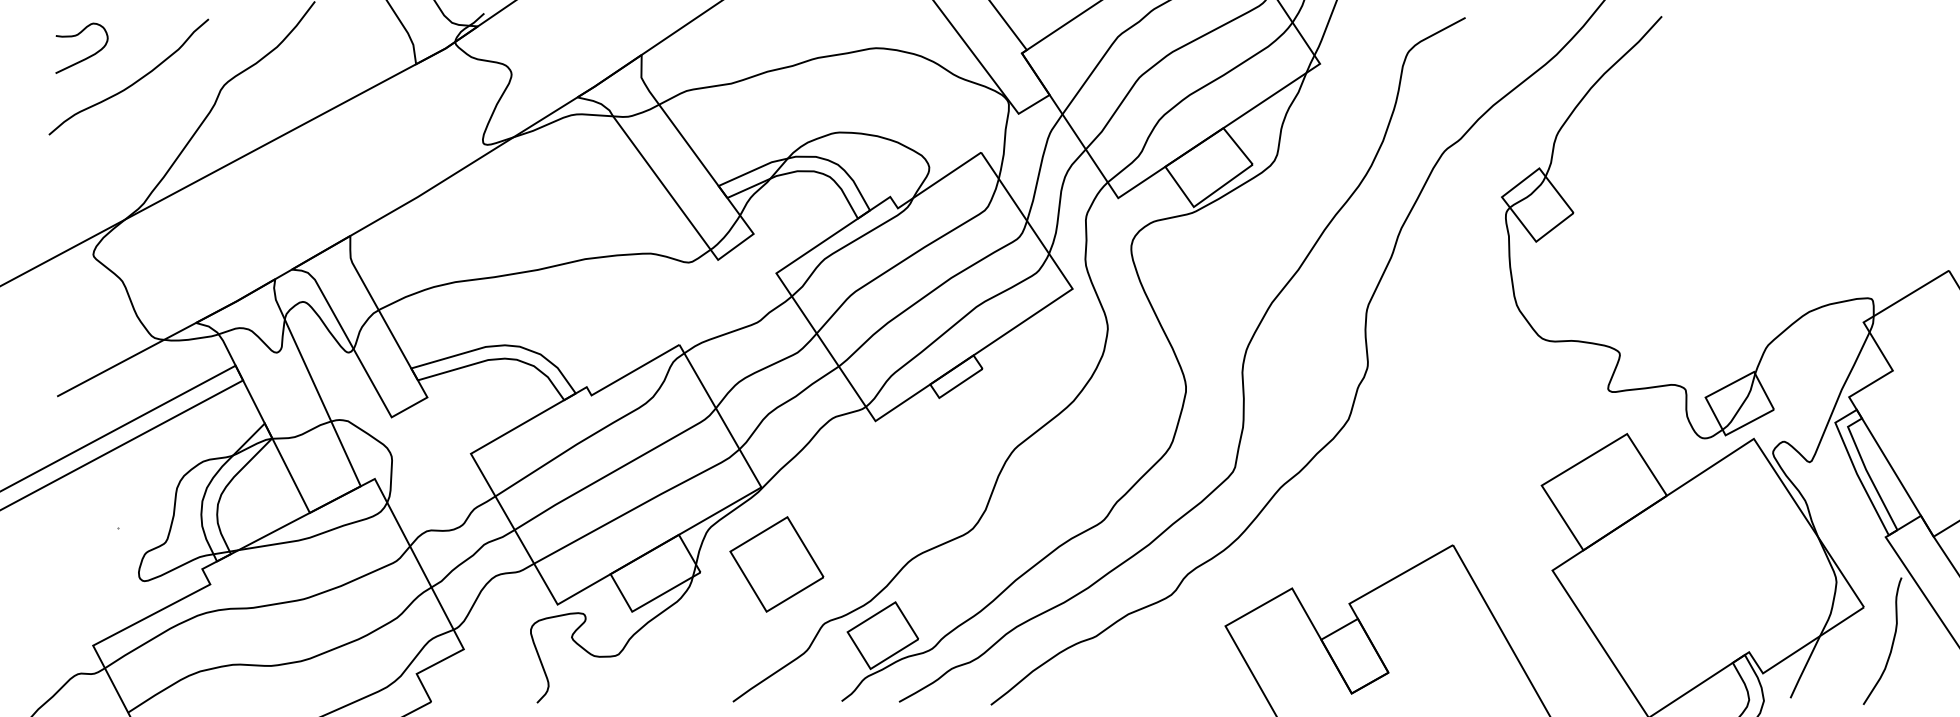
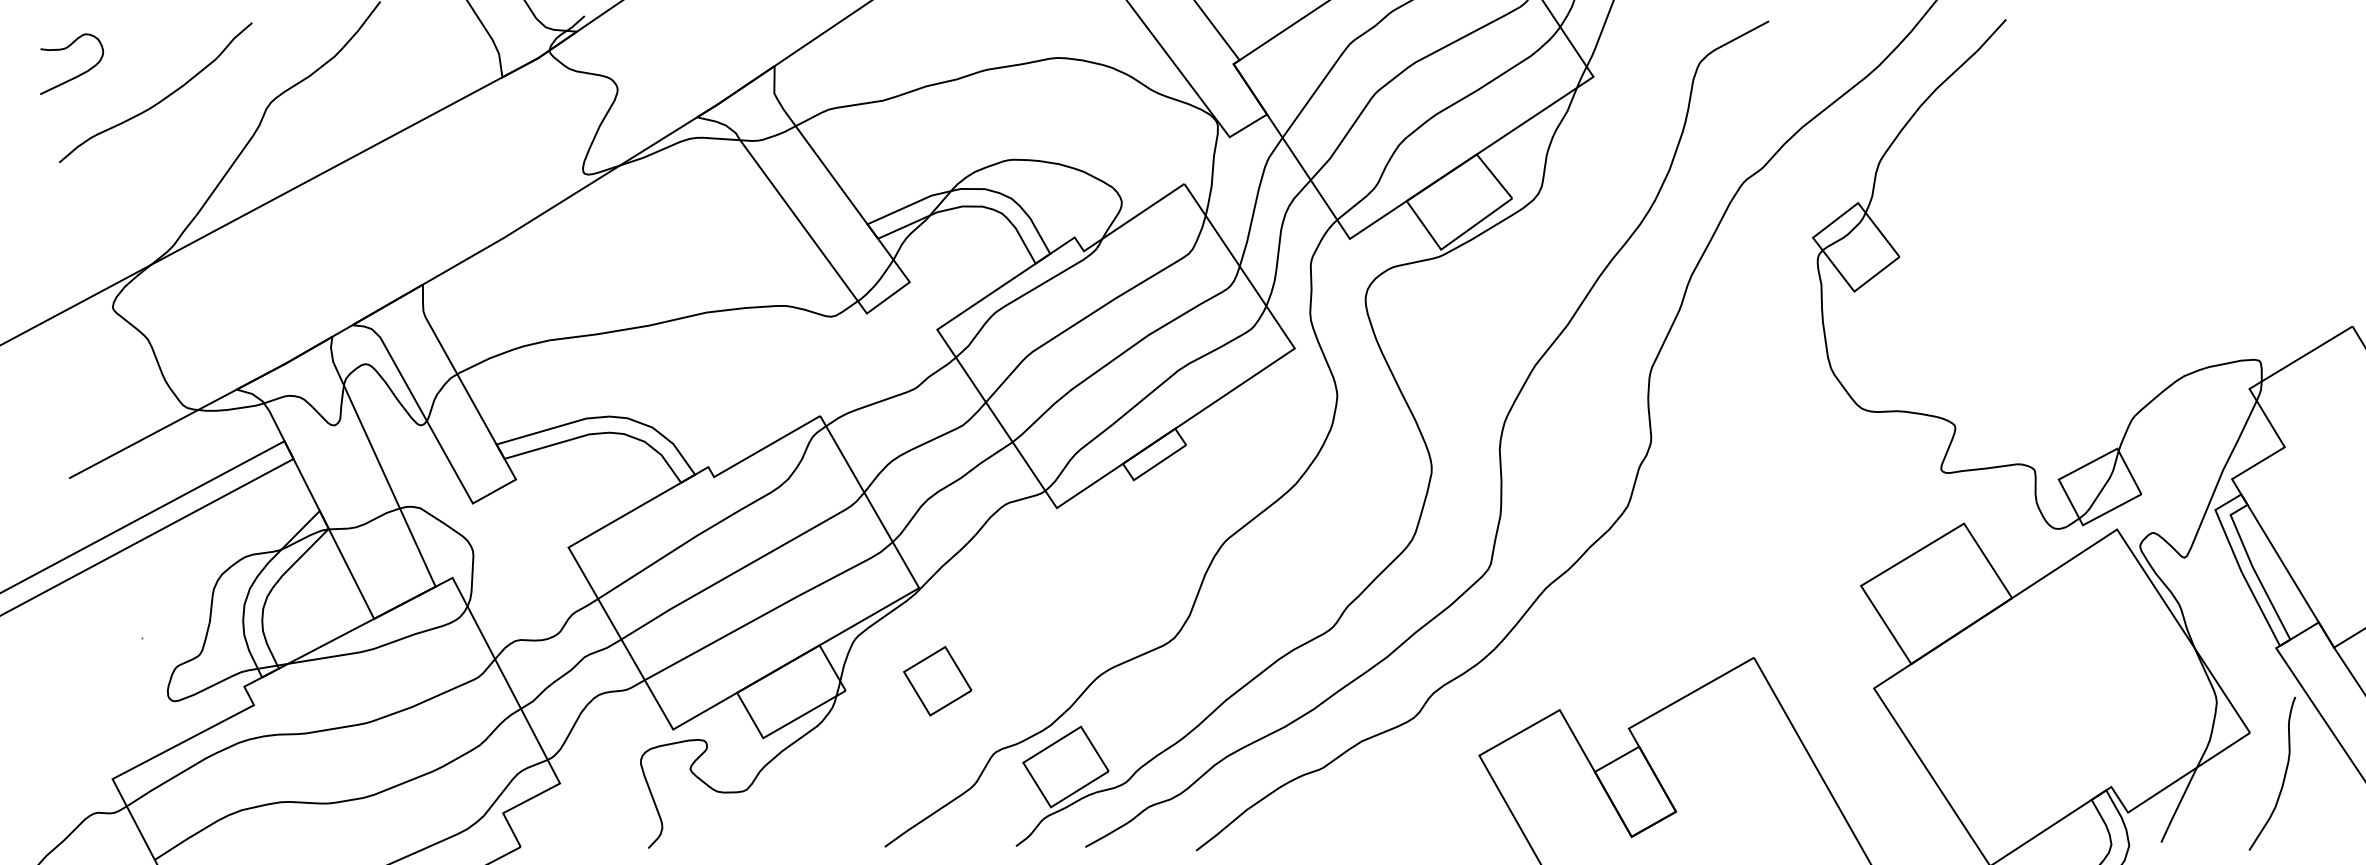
curve: (86, 57) -> (77, 75), moved
part: (776, 564) -> (937, 681), size x0.6

